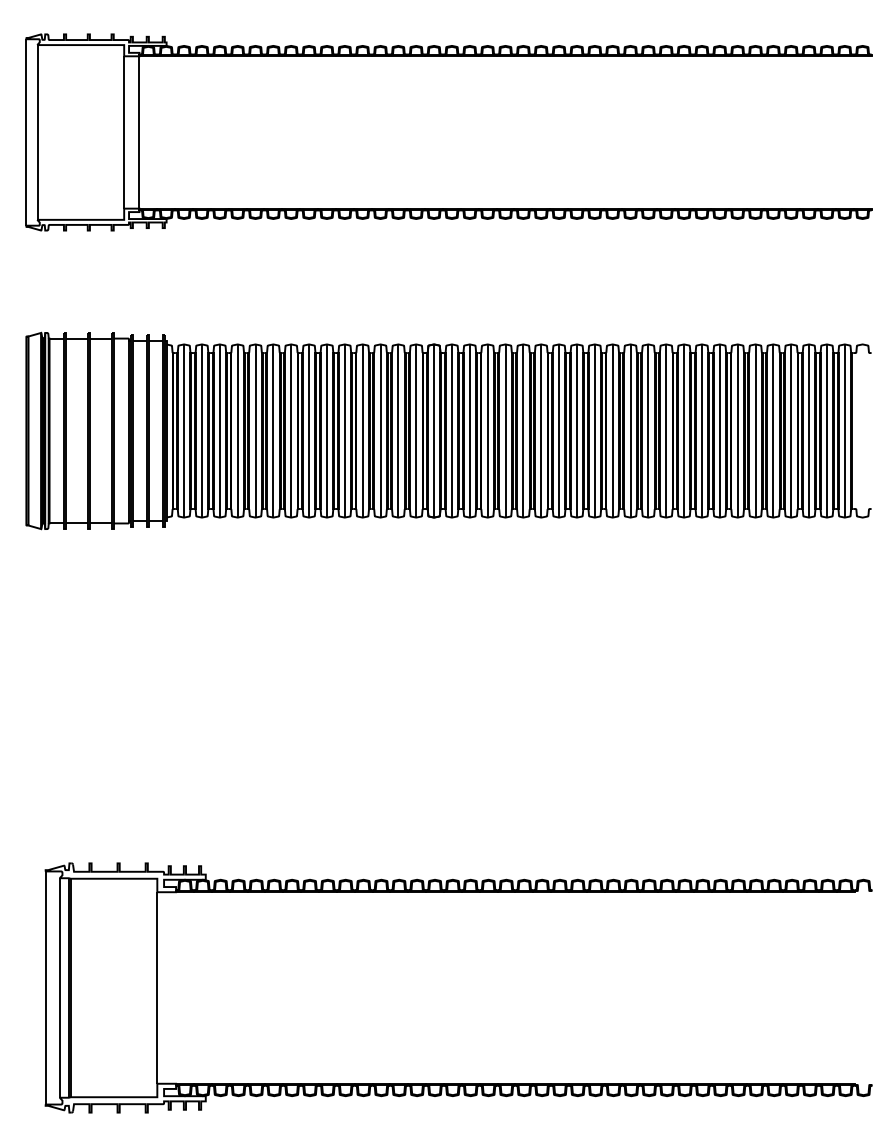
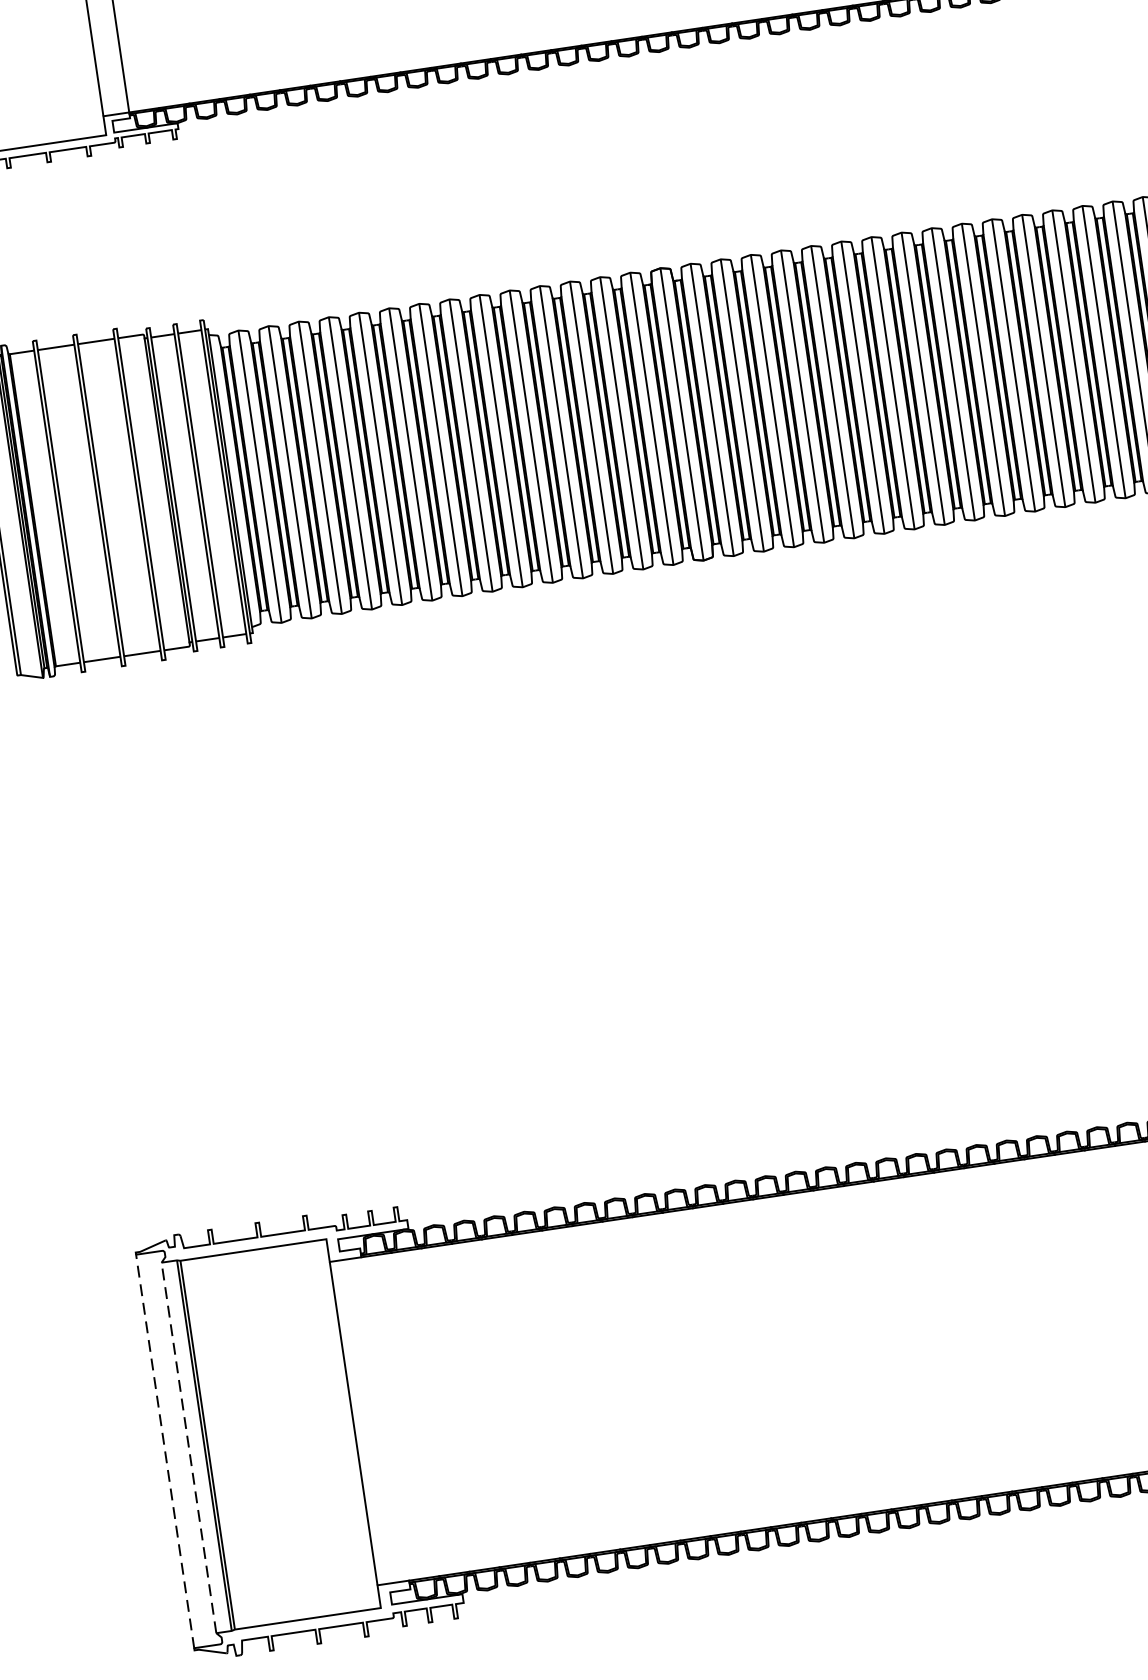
line: (45, 987) -> (164, 1450), solid -> dashed
line: (59, 987) -> (188, 1447), solid -> dashed

